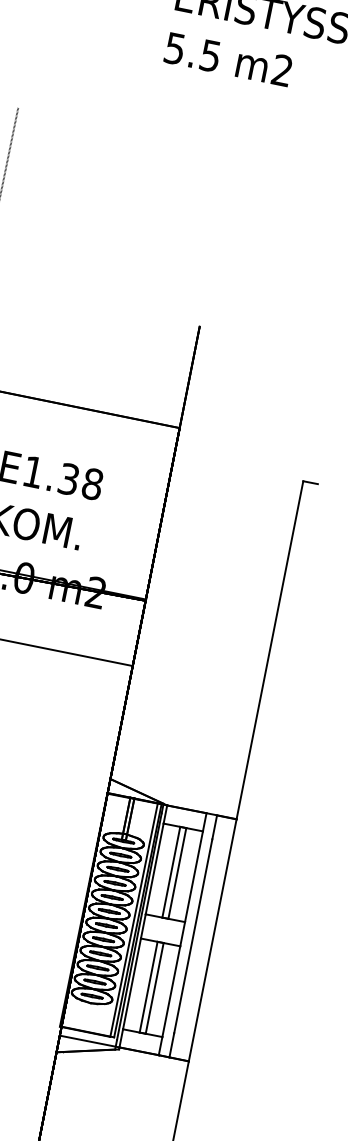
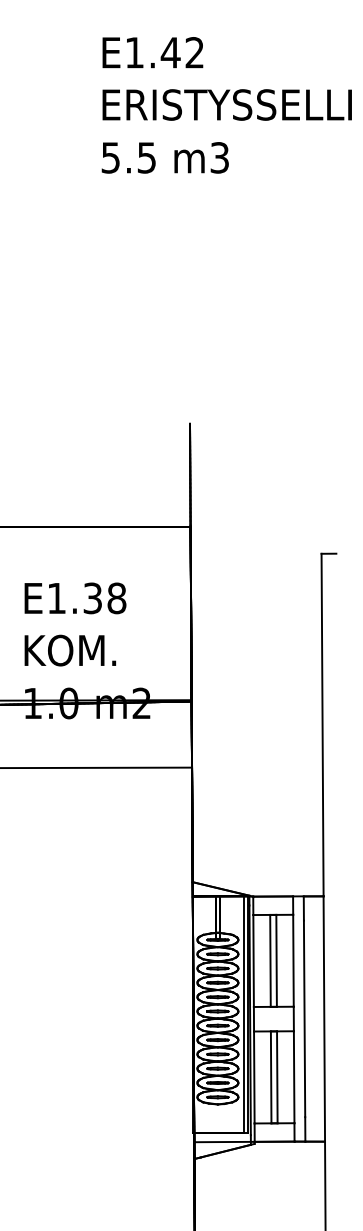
text: (282, 70) -> (219, 157), m2 -> m3

